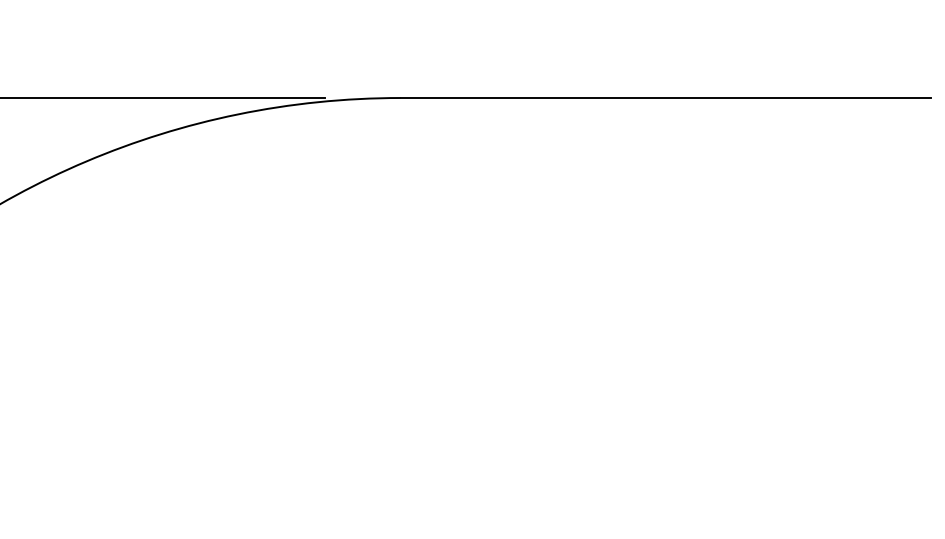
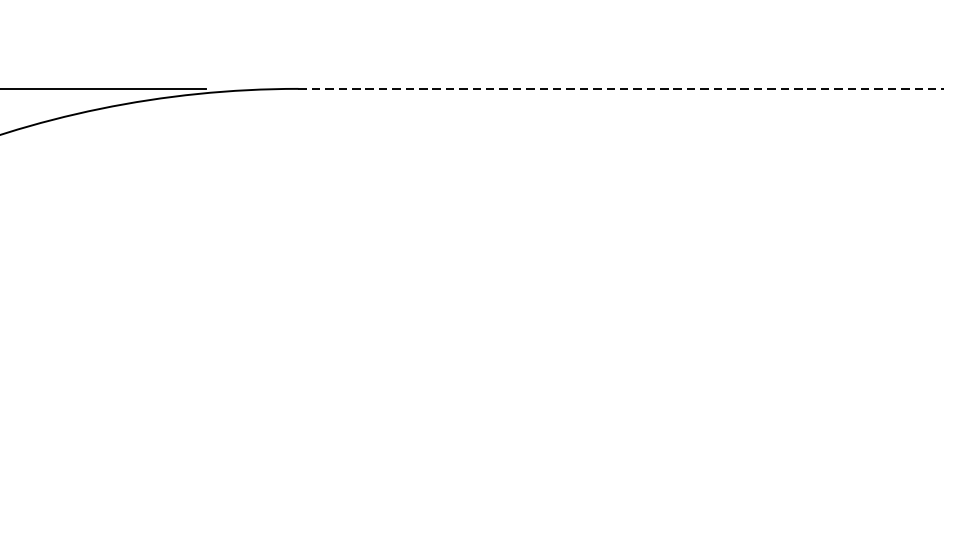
line: (665, 98) -> (620, 89), solid -> dashed

